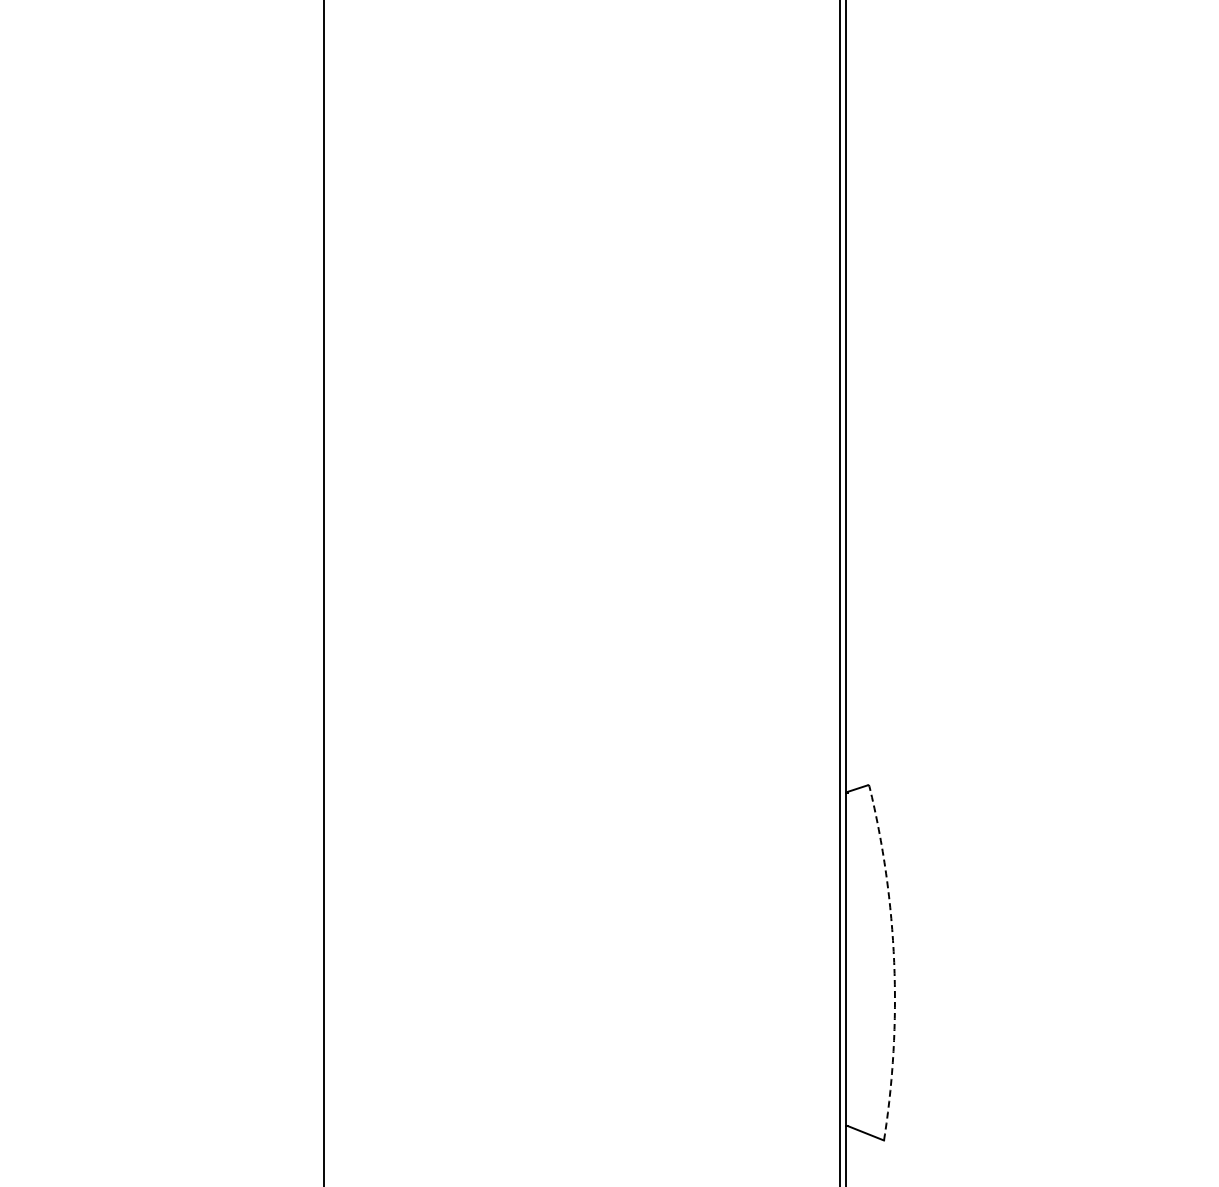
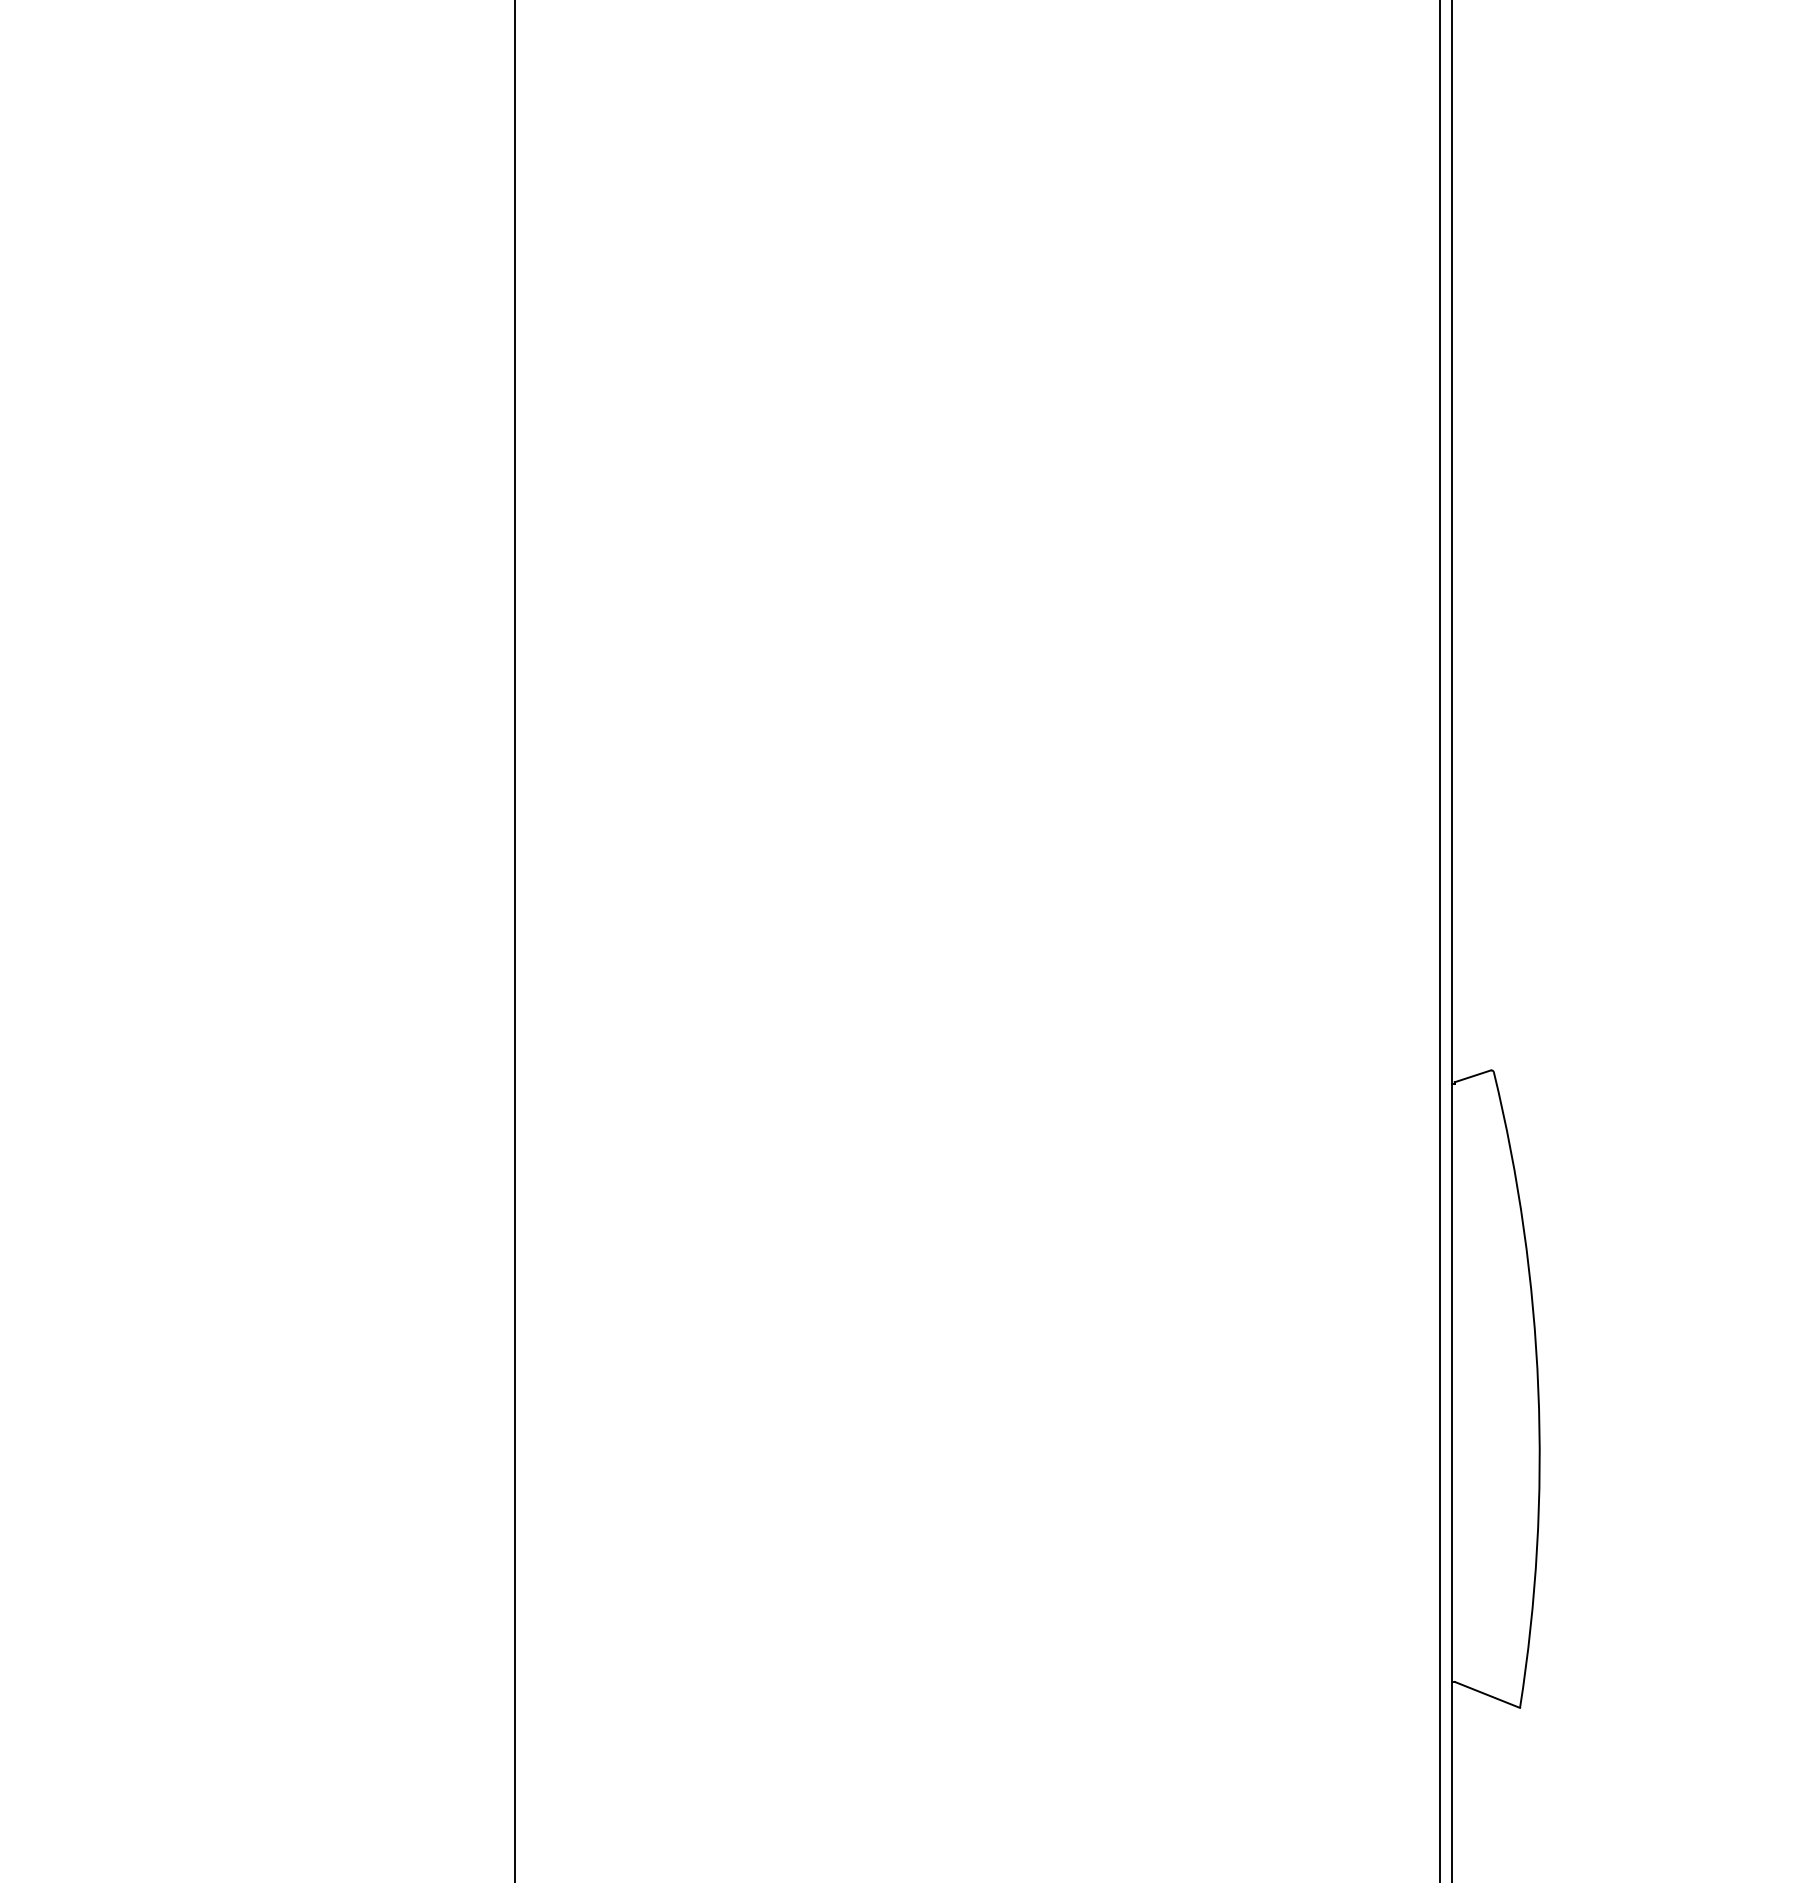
arc: (894, 962) -> (1538, 1388), dashed -> solid

